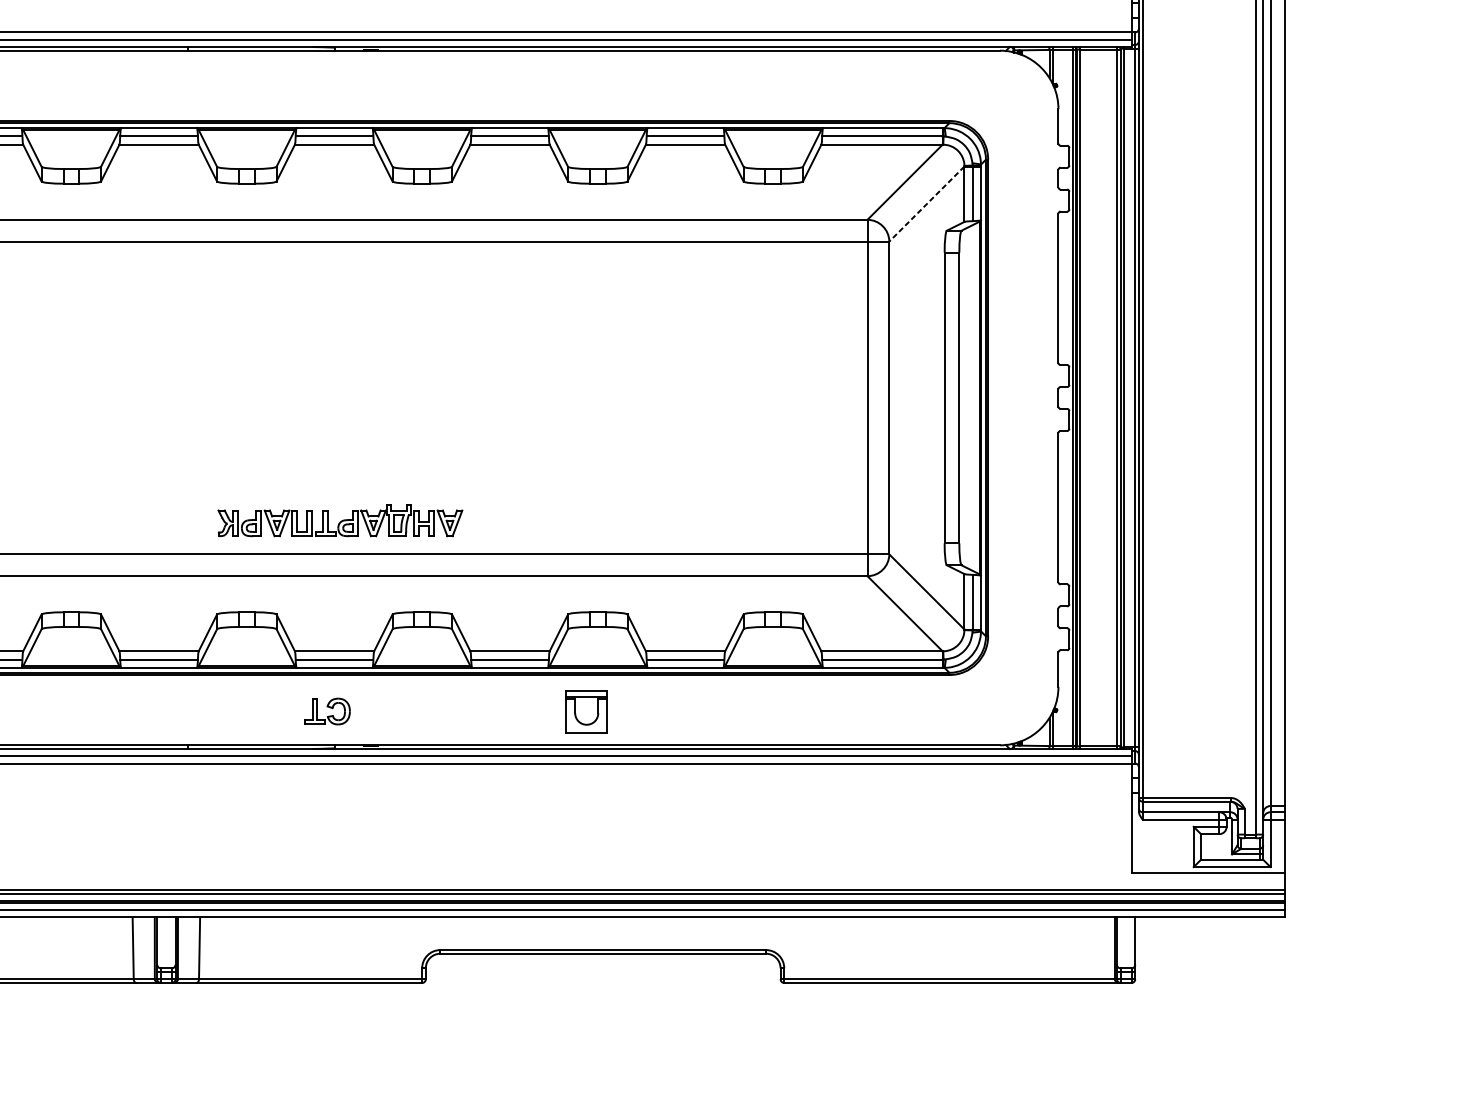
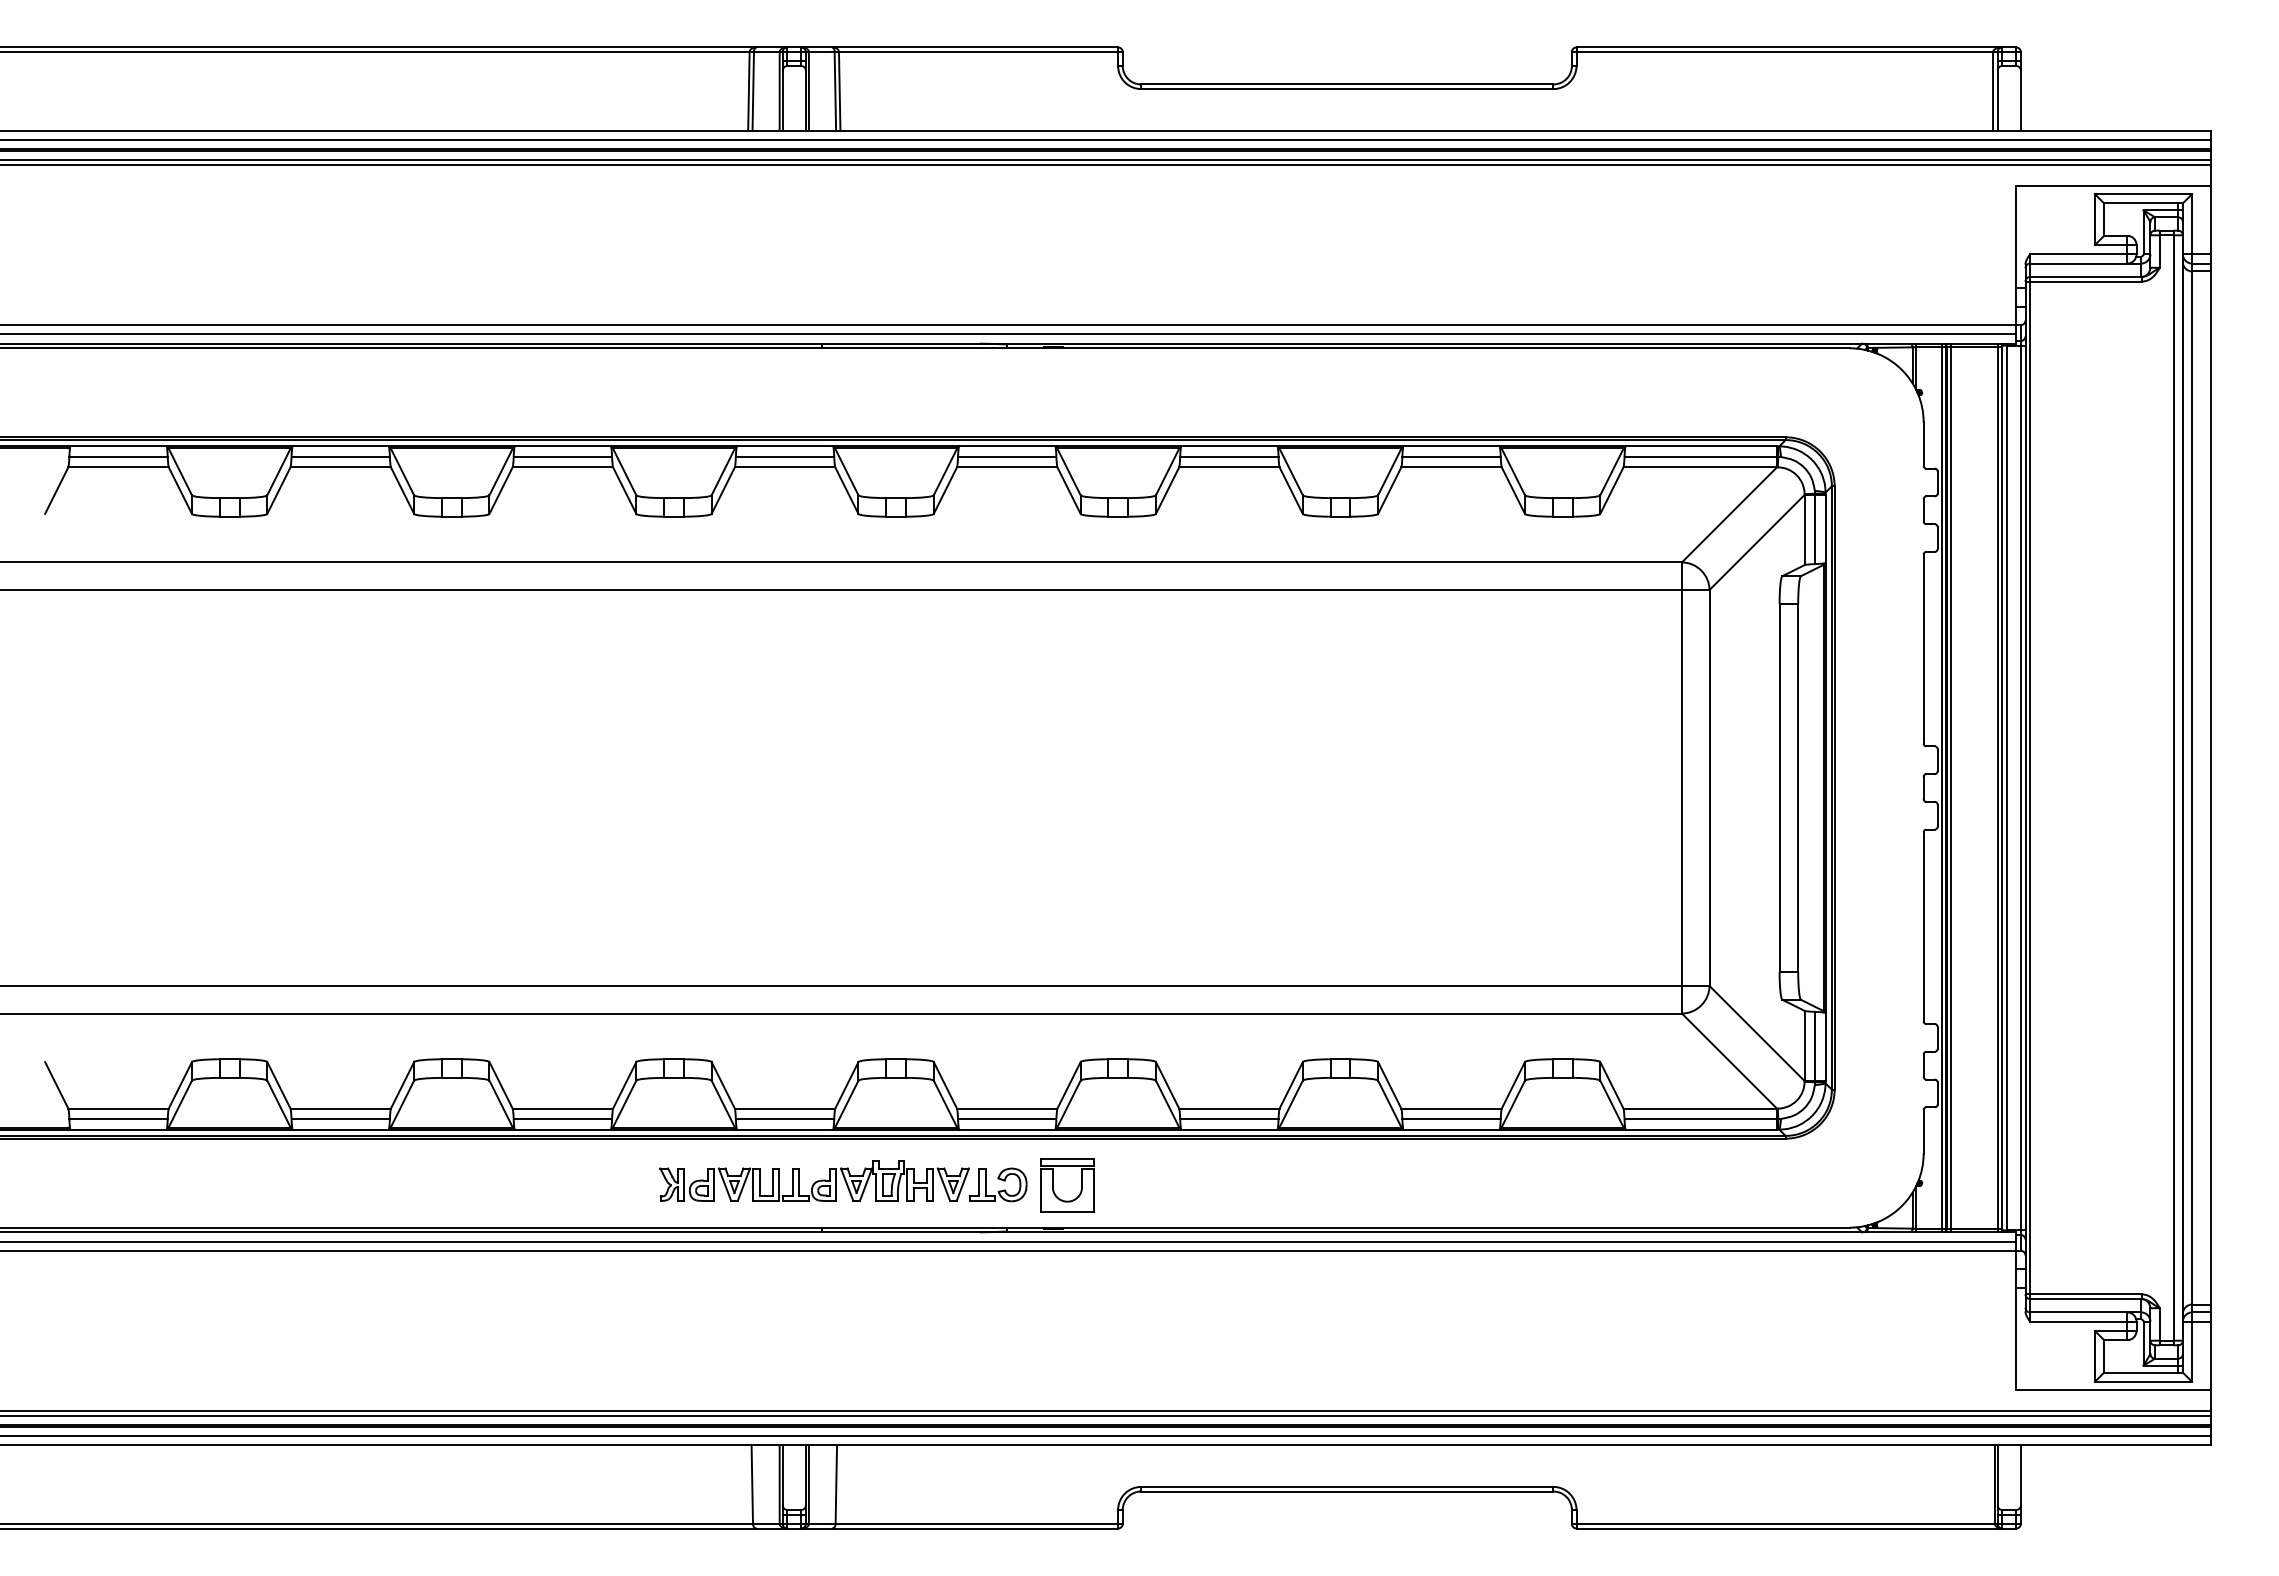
line: (926, 204) -> (1756, 542), dashed -> solid
part: (340, 520) -> (814, 1180), moved
part: (597, 715) -> (1080, 1189), moved

